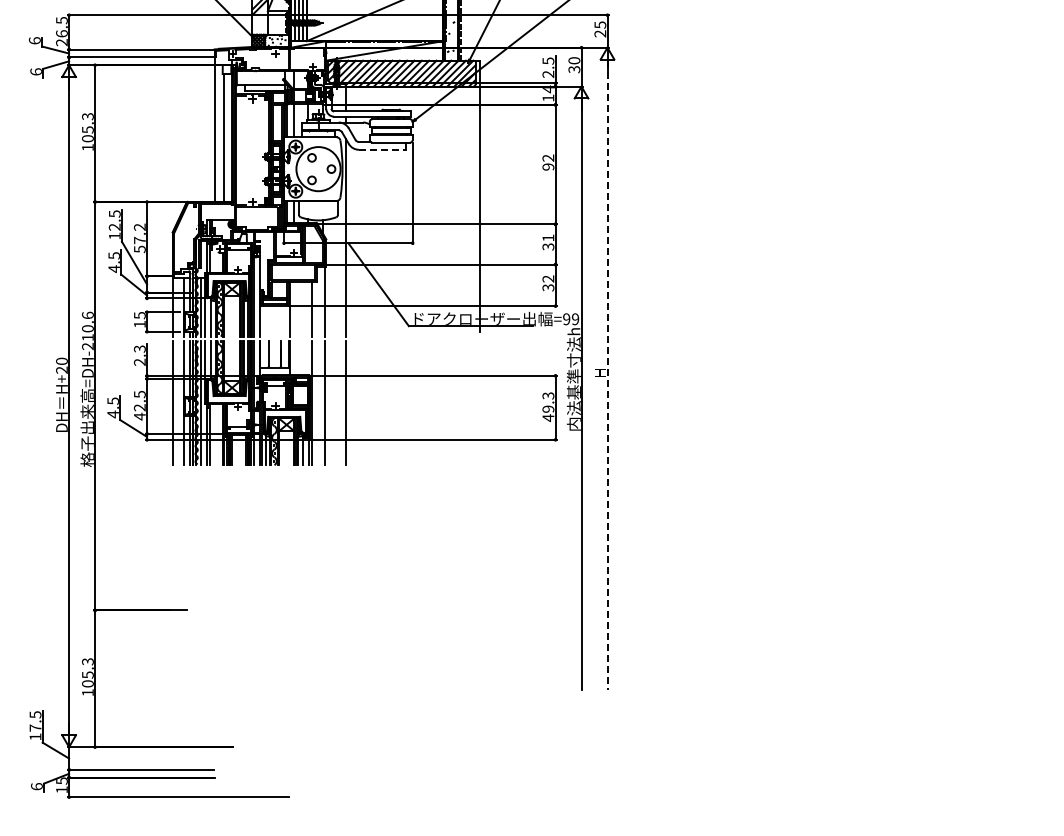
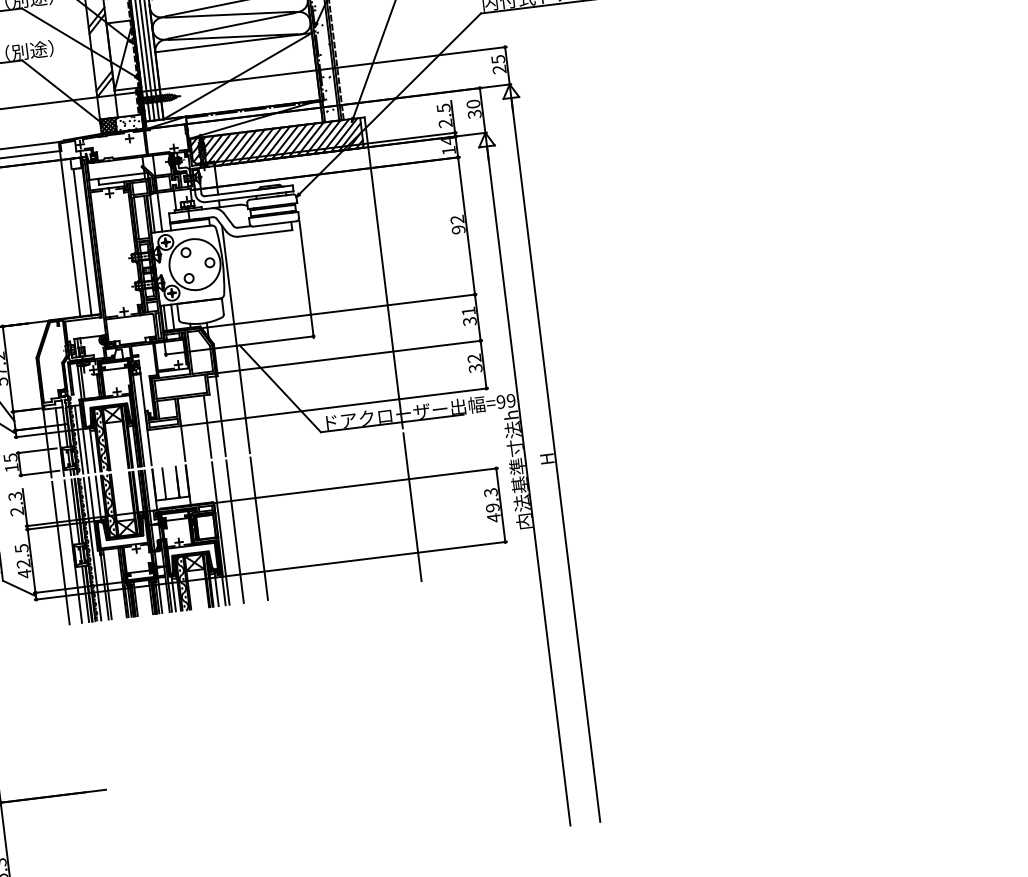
line: (382, 149) -> (265, 233), dashed -> solid
line: (607, 376) -> (556, 461), dashed -> solid
line: (479, 399) -> (412, 506), added

